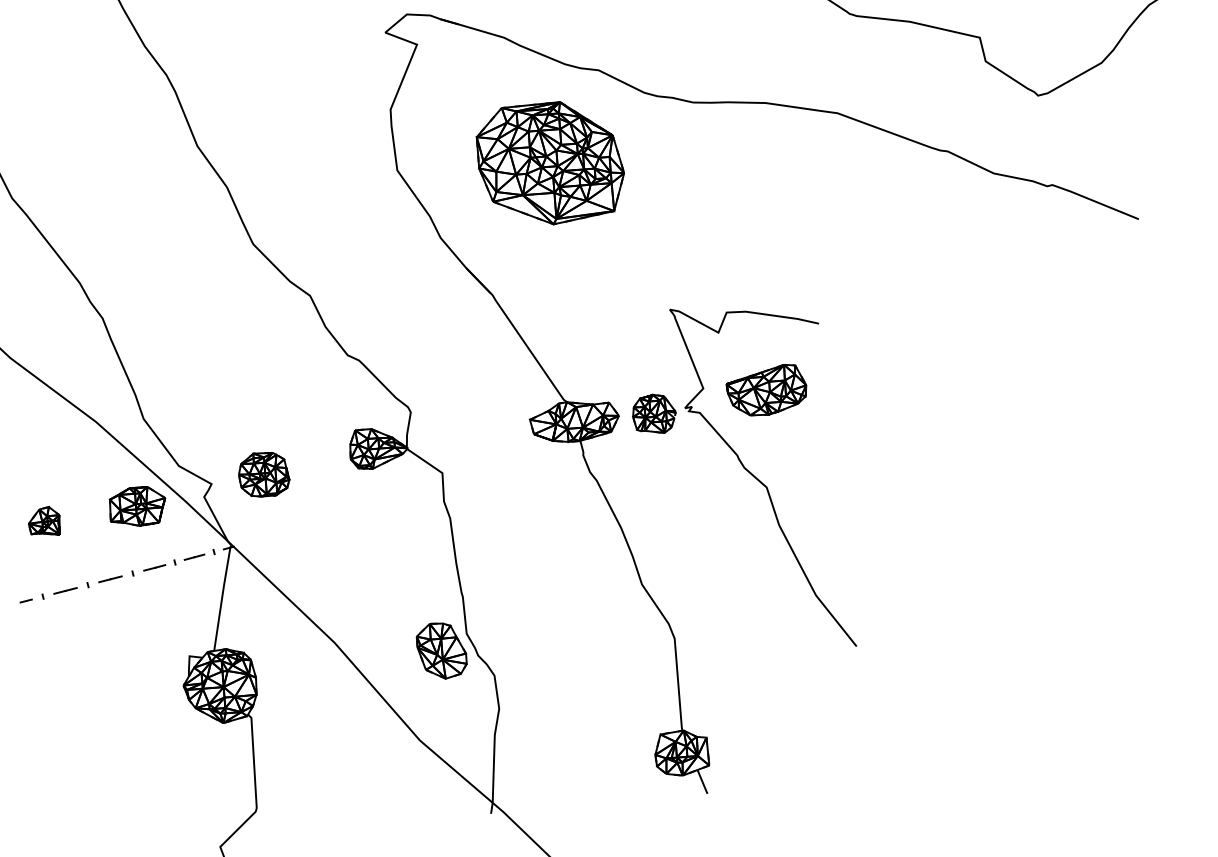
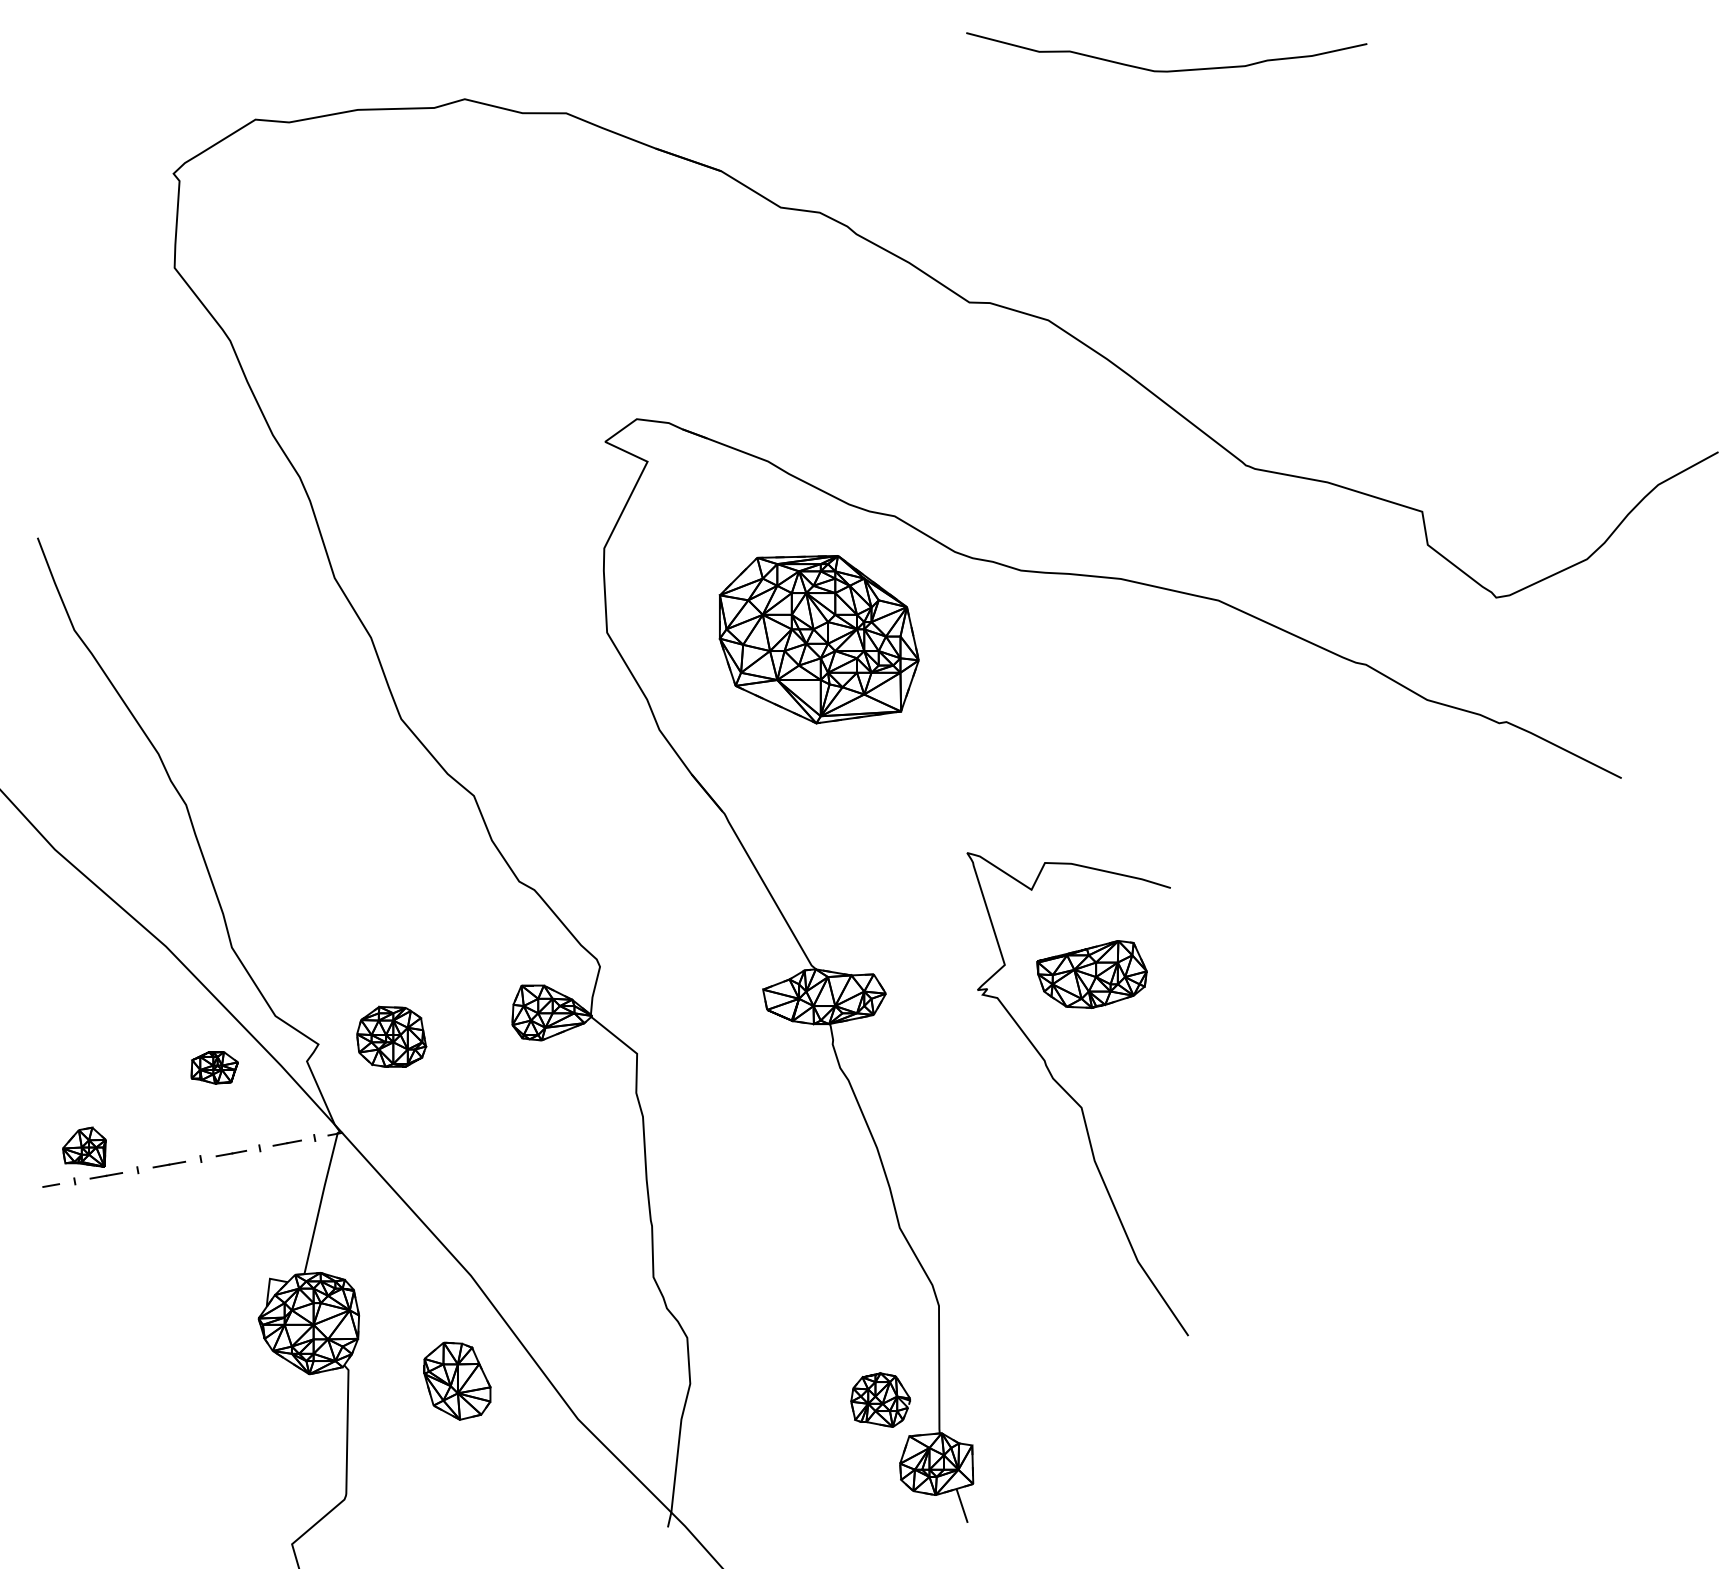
part: (654, 413) -> (880, 1399), moved
part: (137, 506) -> (214, 1067), size x0.6
part: (44, 521) -> (84, 1146), moved
part: (441, 650) -> (457, 1380), moved

